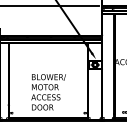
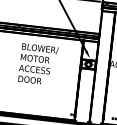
text: (48, 92) -> (37, 64), moved

